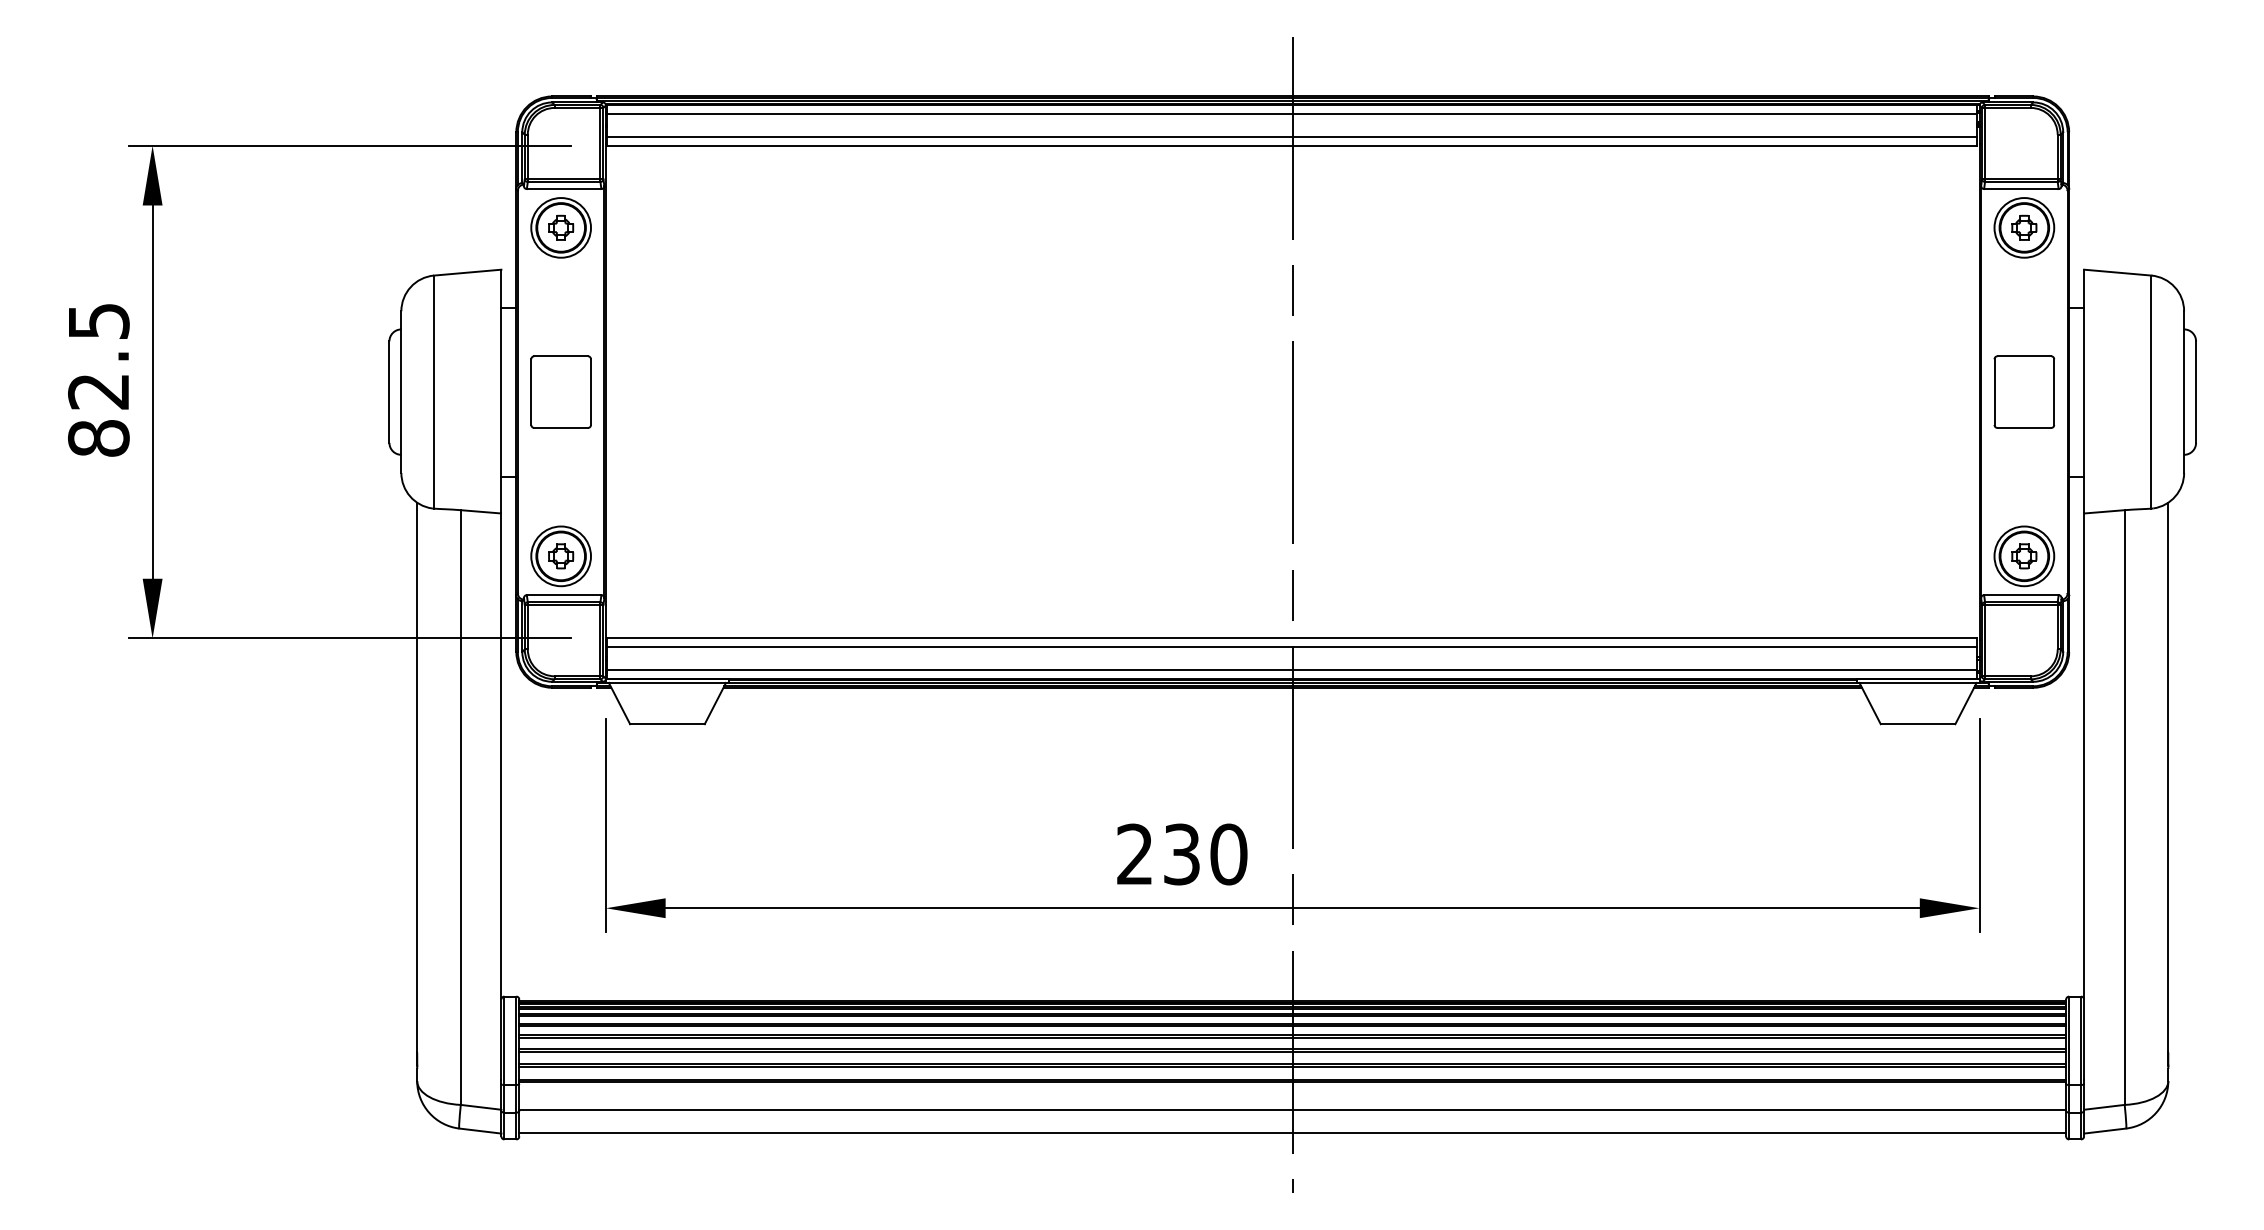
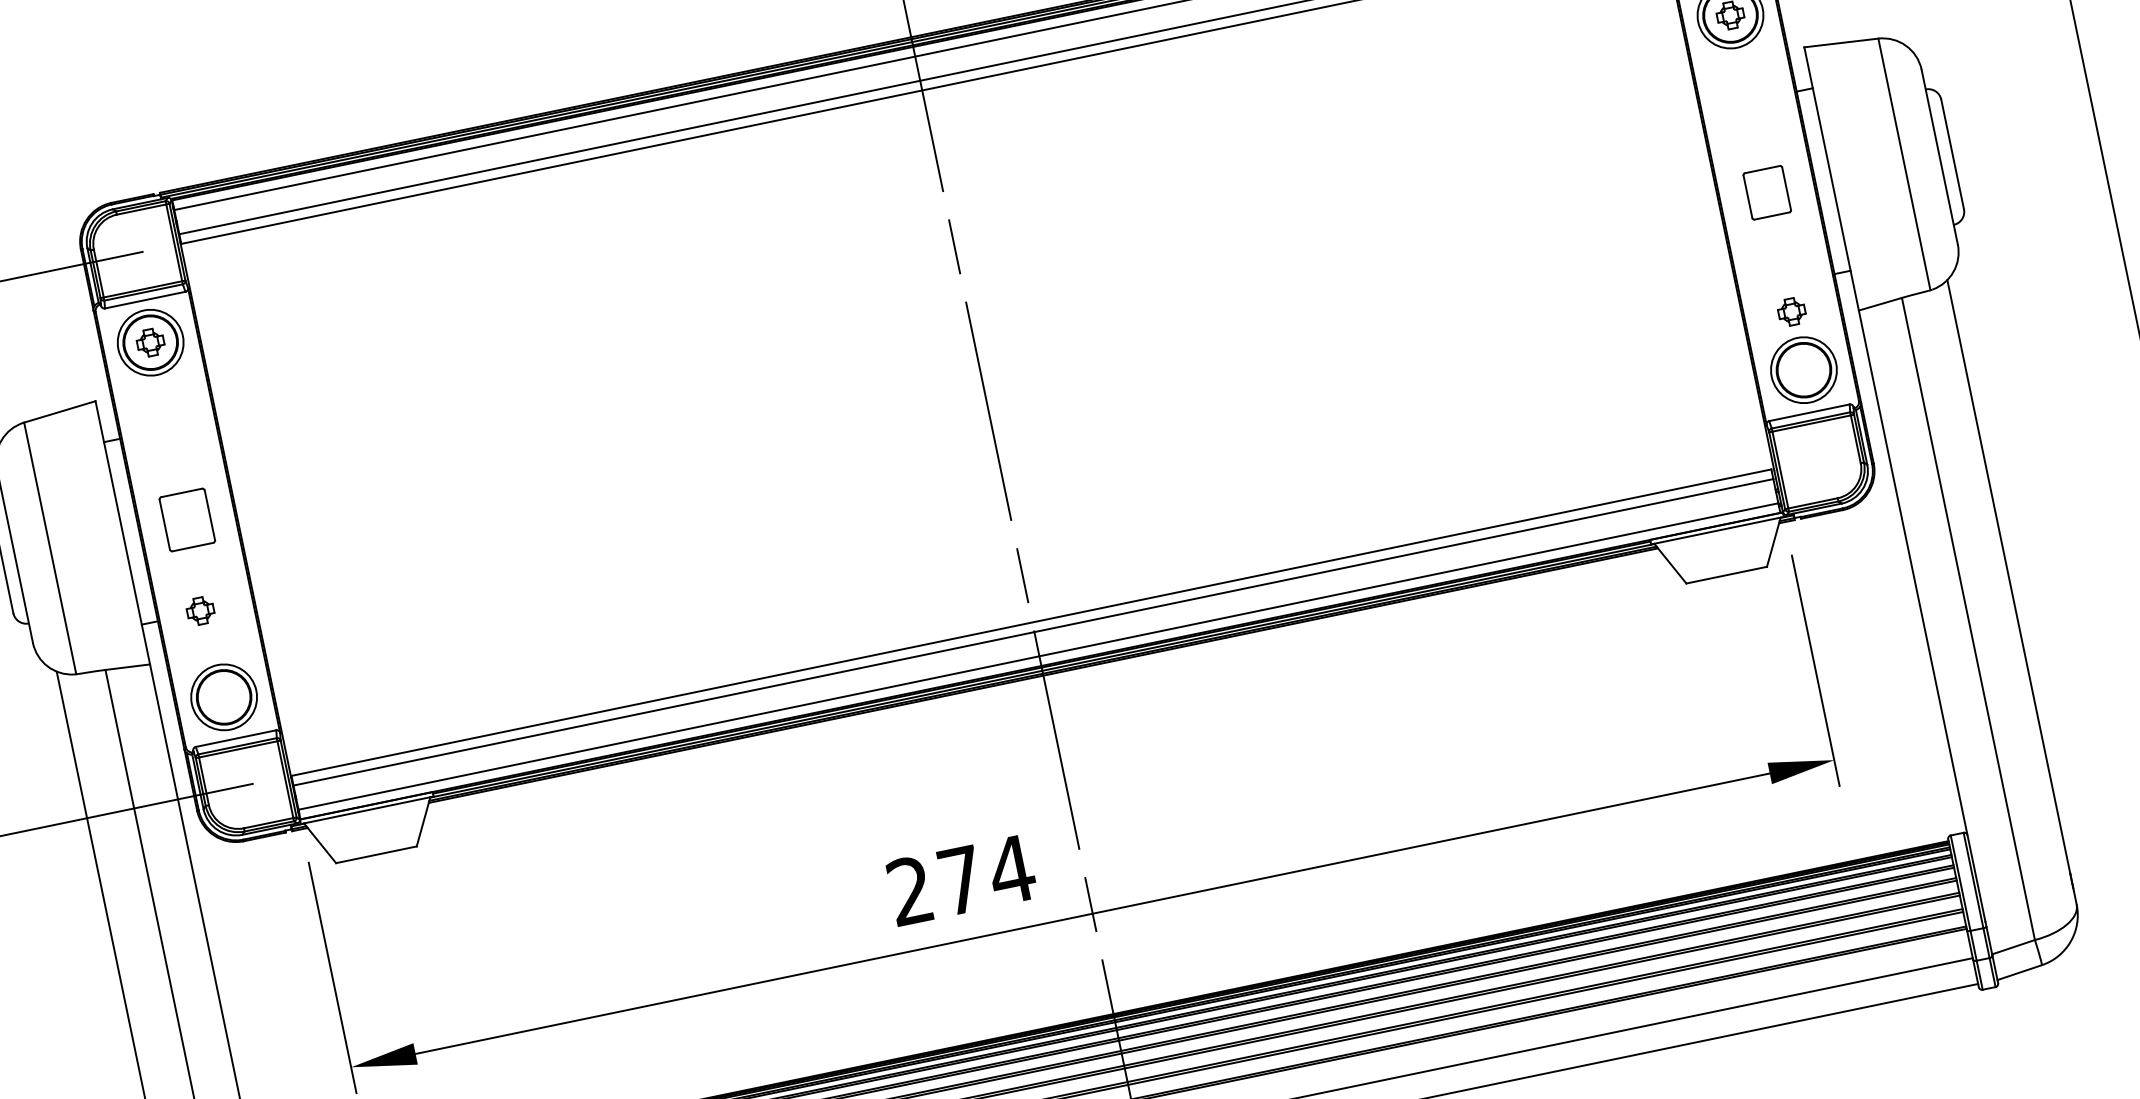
part: (560, 391) -> (186, 519), size x0.7
part: (2024, 391) -> (1767, 192), size x0.6
part: (561, 556) -> (201, 611), moved
part: (2024, 556) -> (1792, 312), moved
text: (1206, 854) -> (987, 874), 230 -> 274

